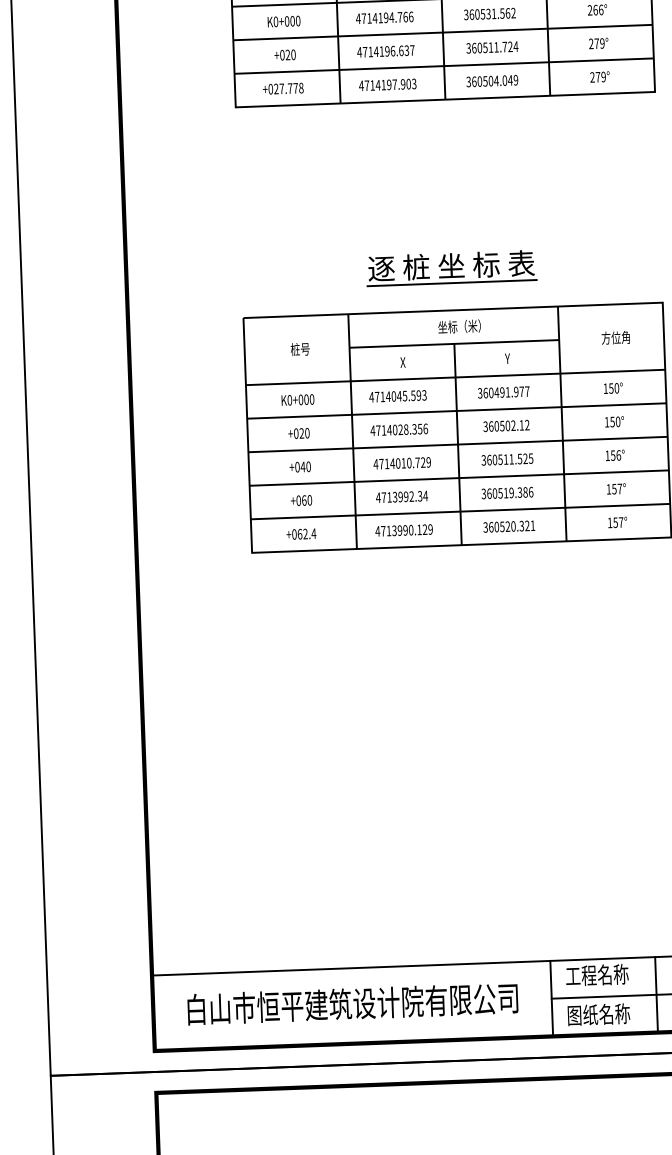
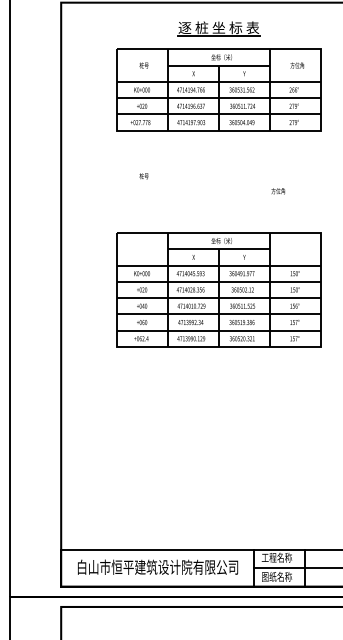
part: (450, 268) -> (218, 212), removed
text: (614, 338) -> (277, 191), moved
text: (298, 350) -> (143, 176), moved

